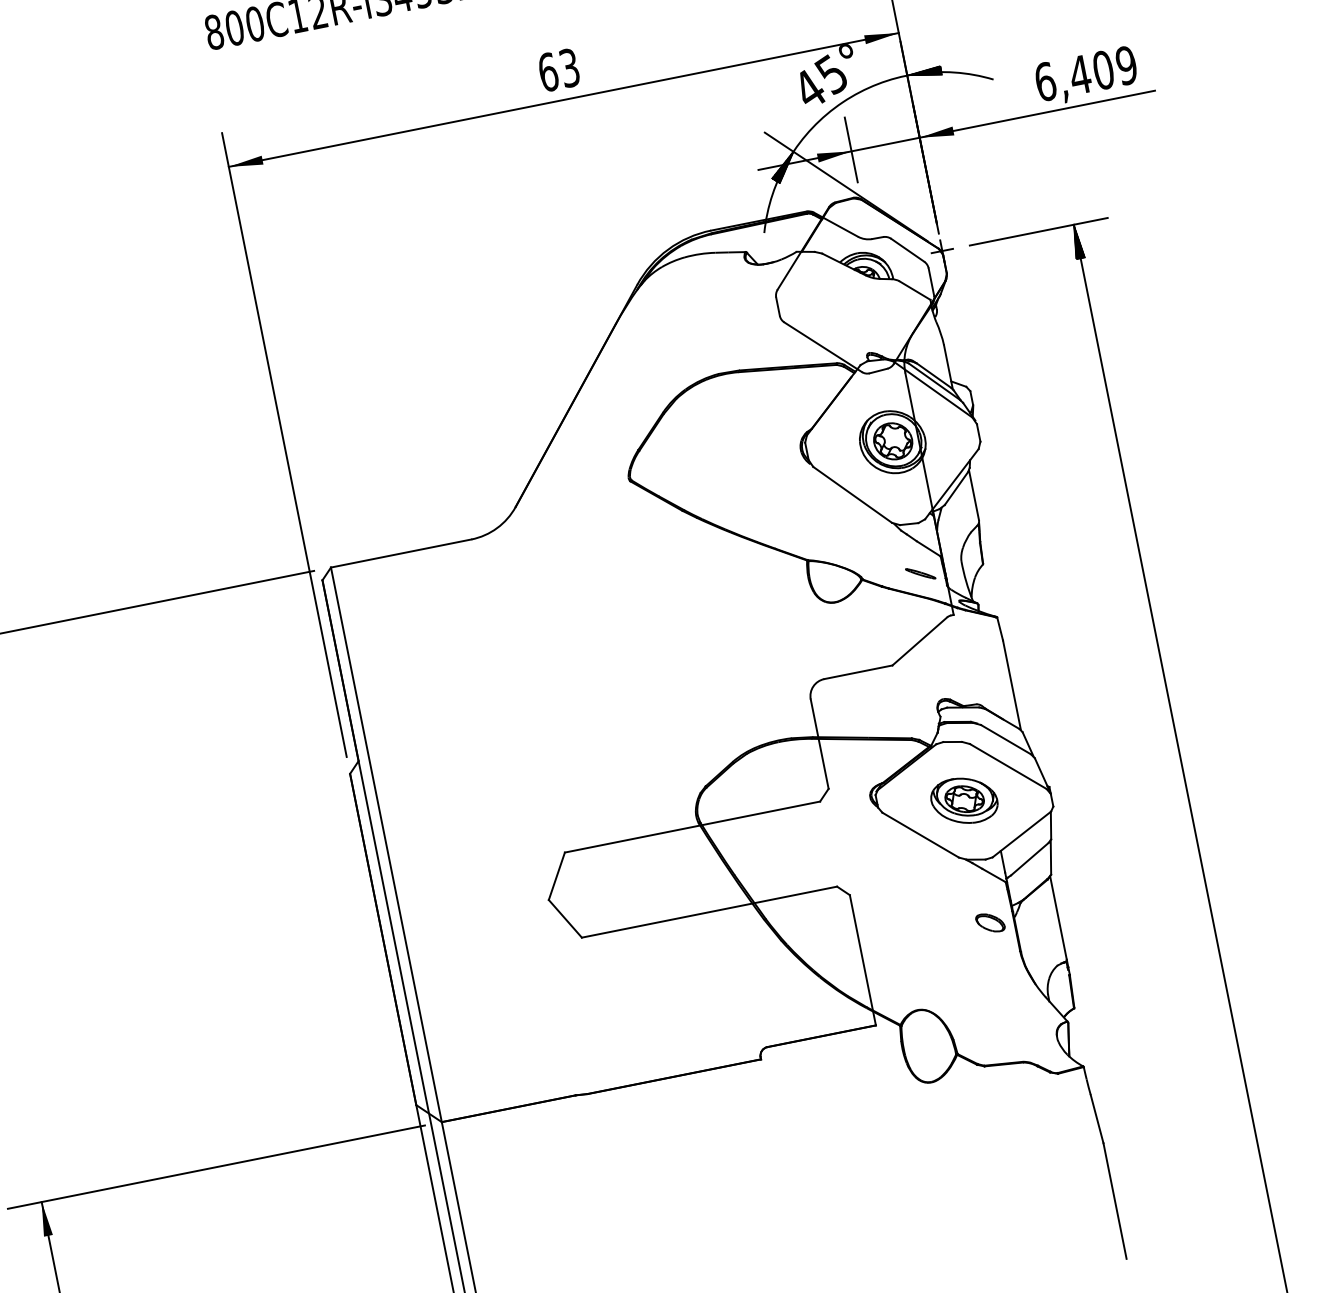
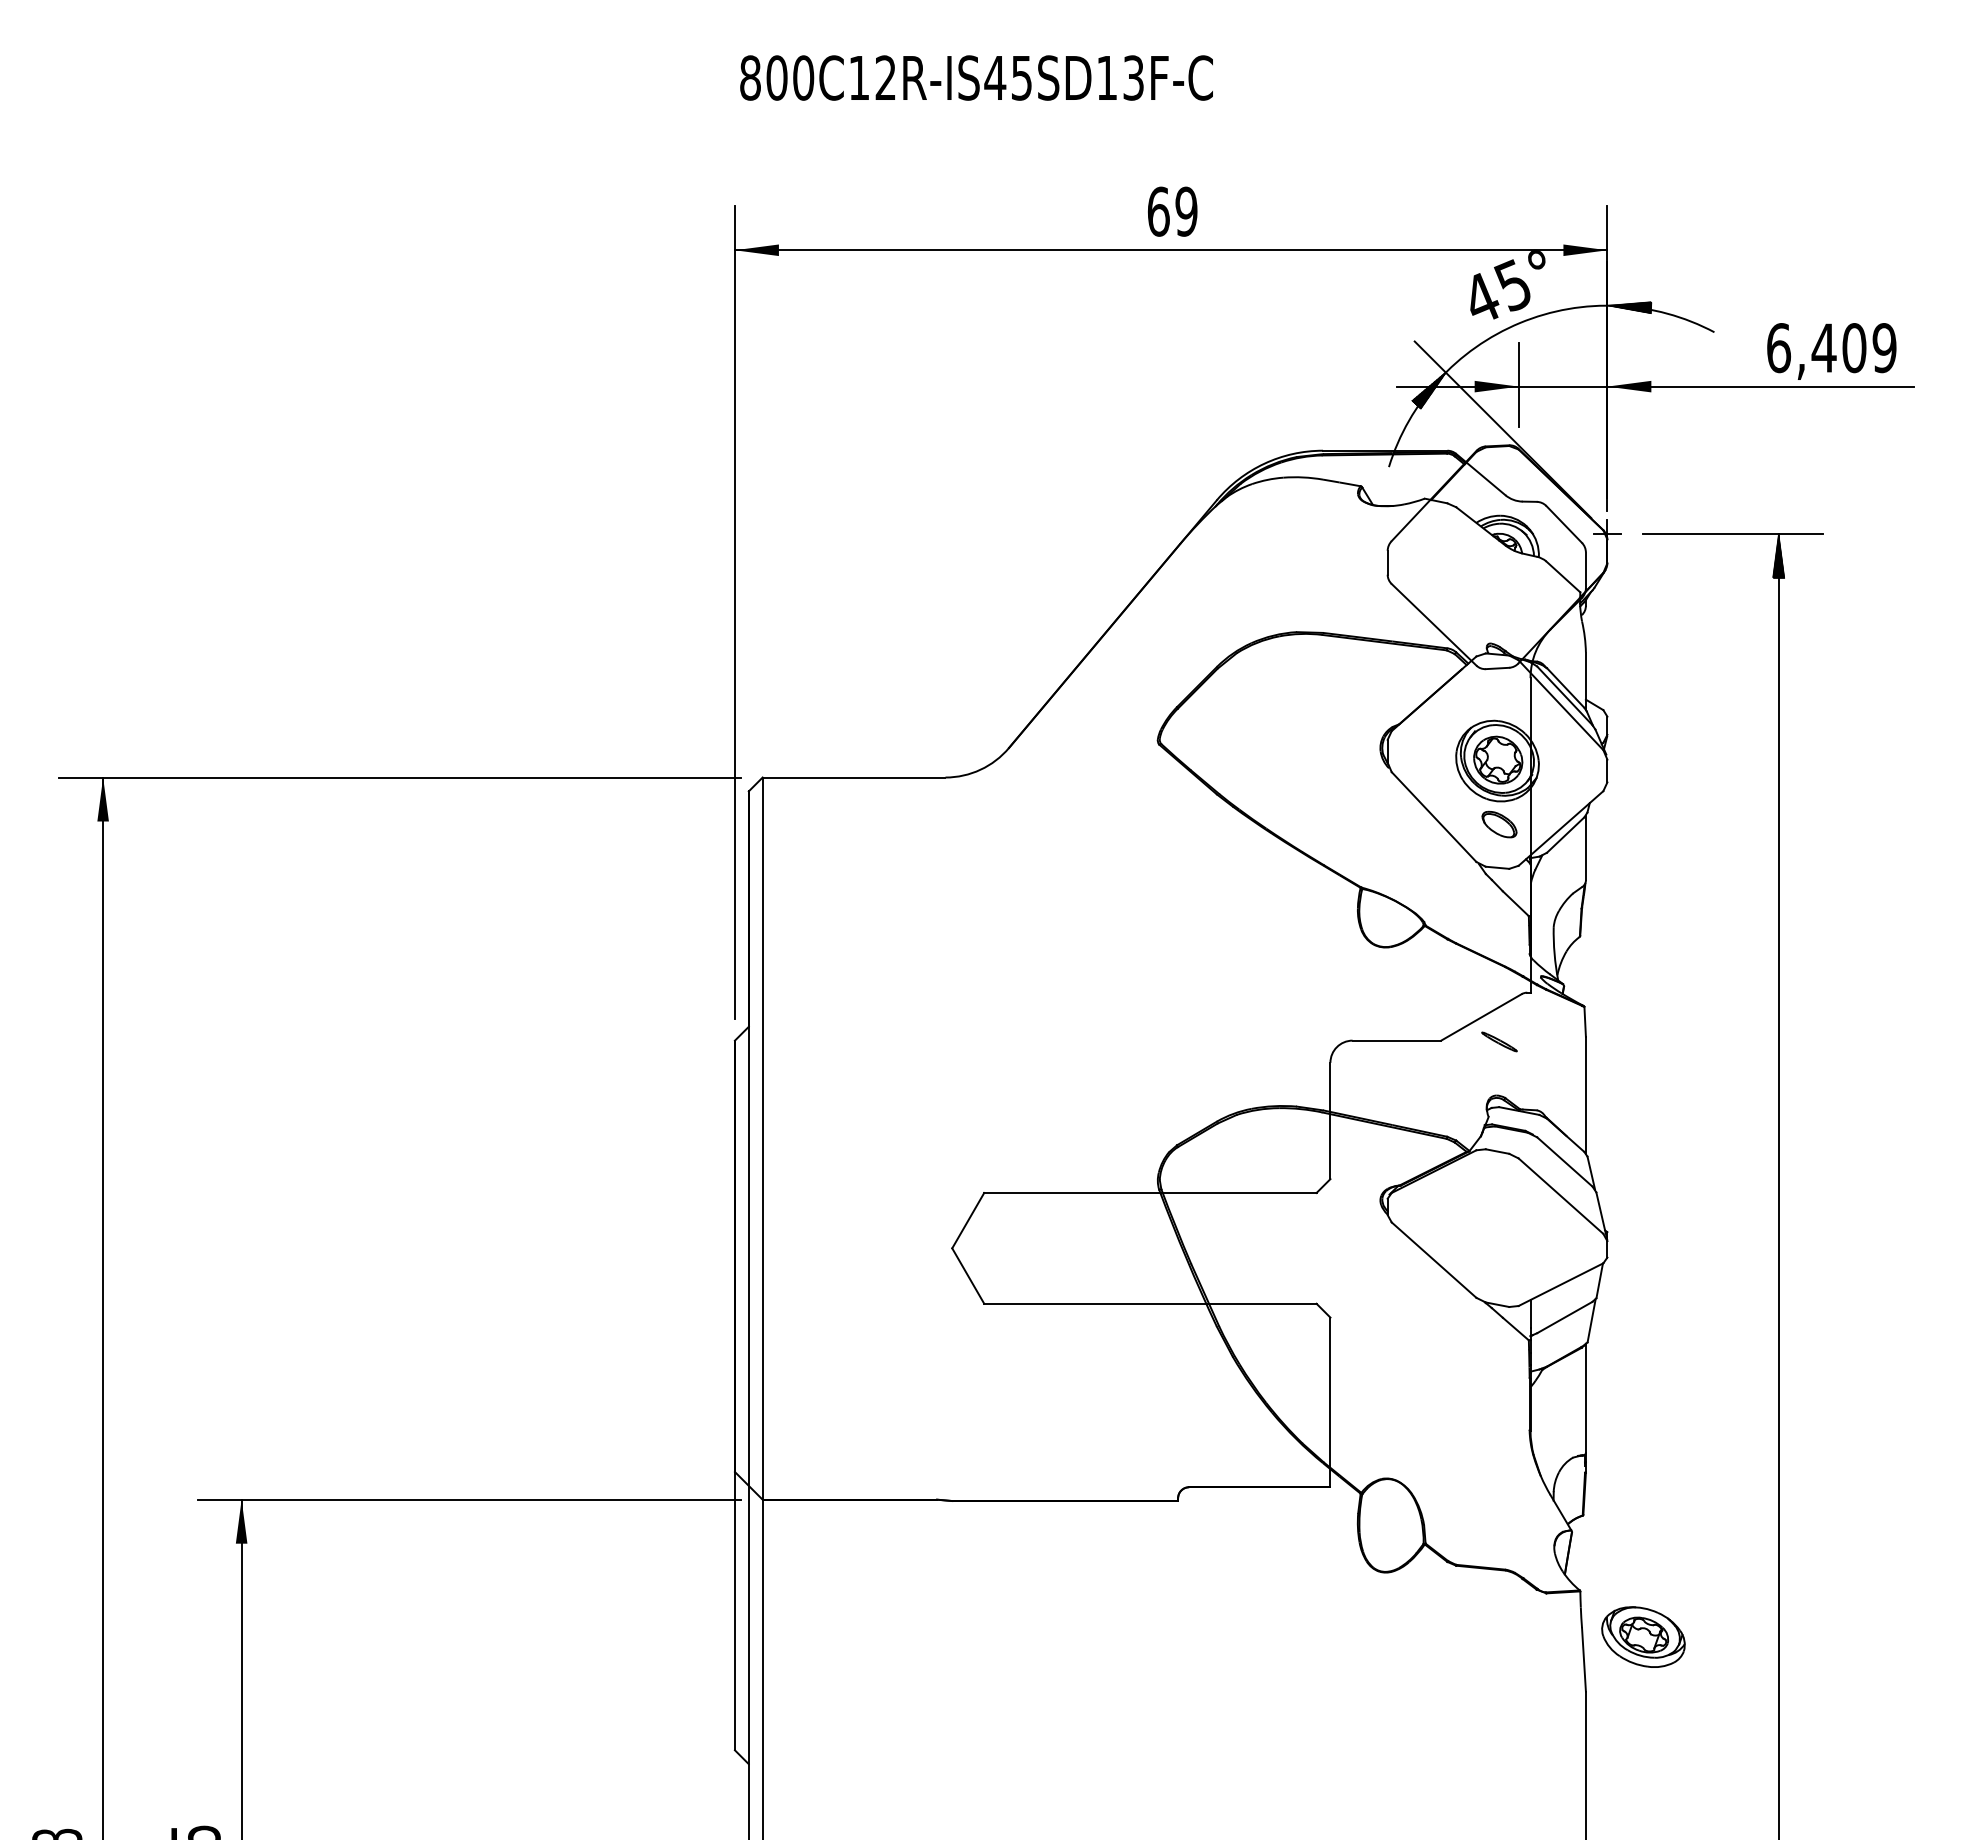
text: (569, 67) -> (1186, 211), 63 -> 69
part: (920, 573) -> (1499, 1041), moved
part: (964, 800) -> (1643, 1636), moved
part: (990, 922) -> (1499, 824), moved

